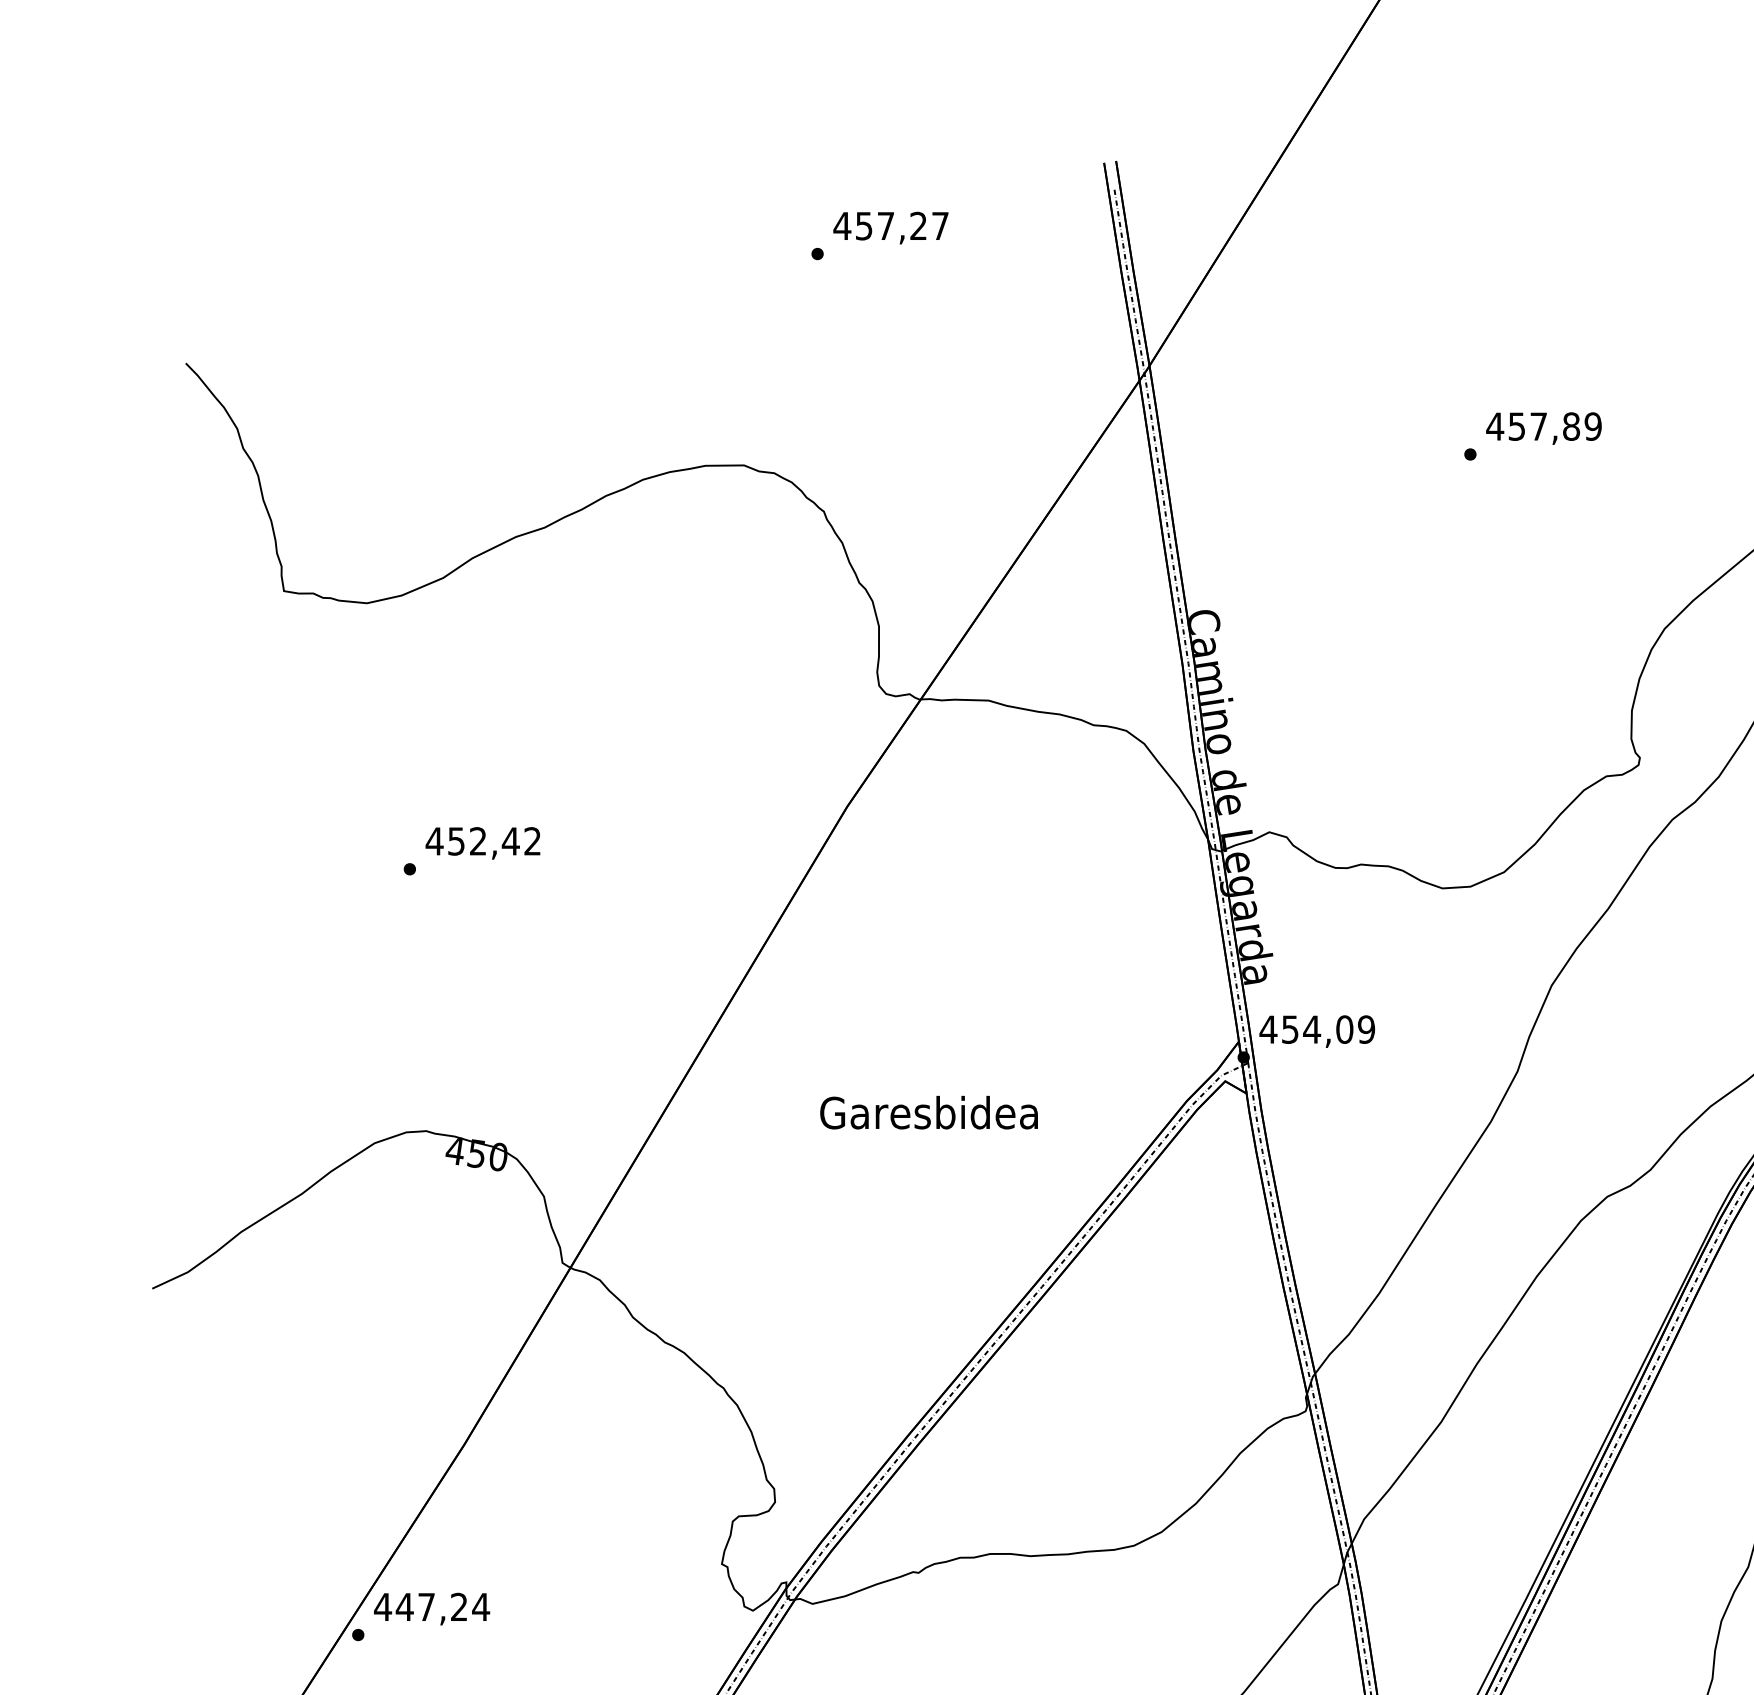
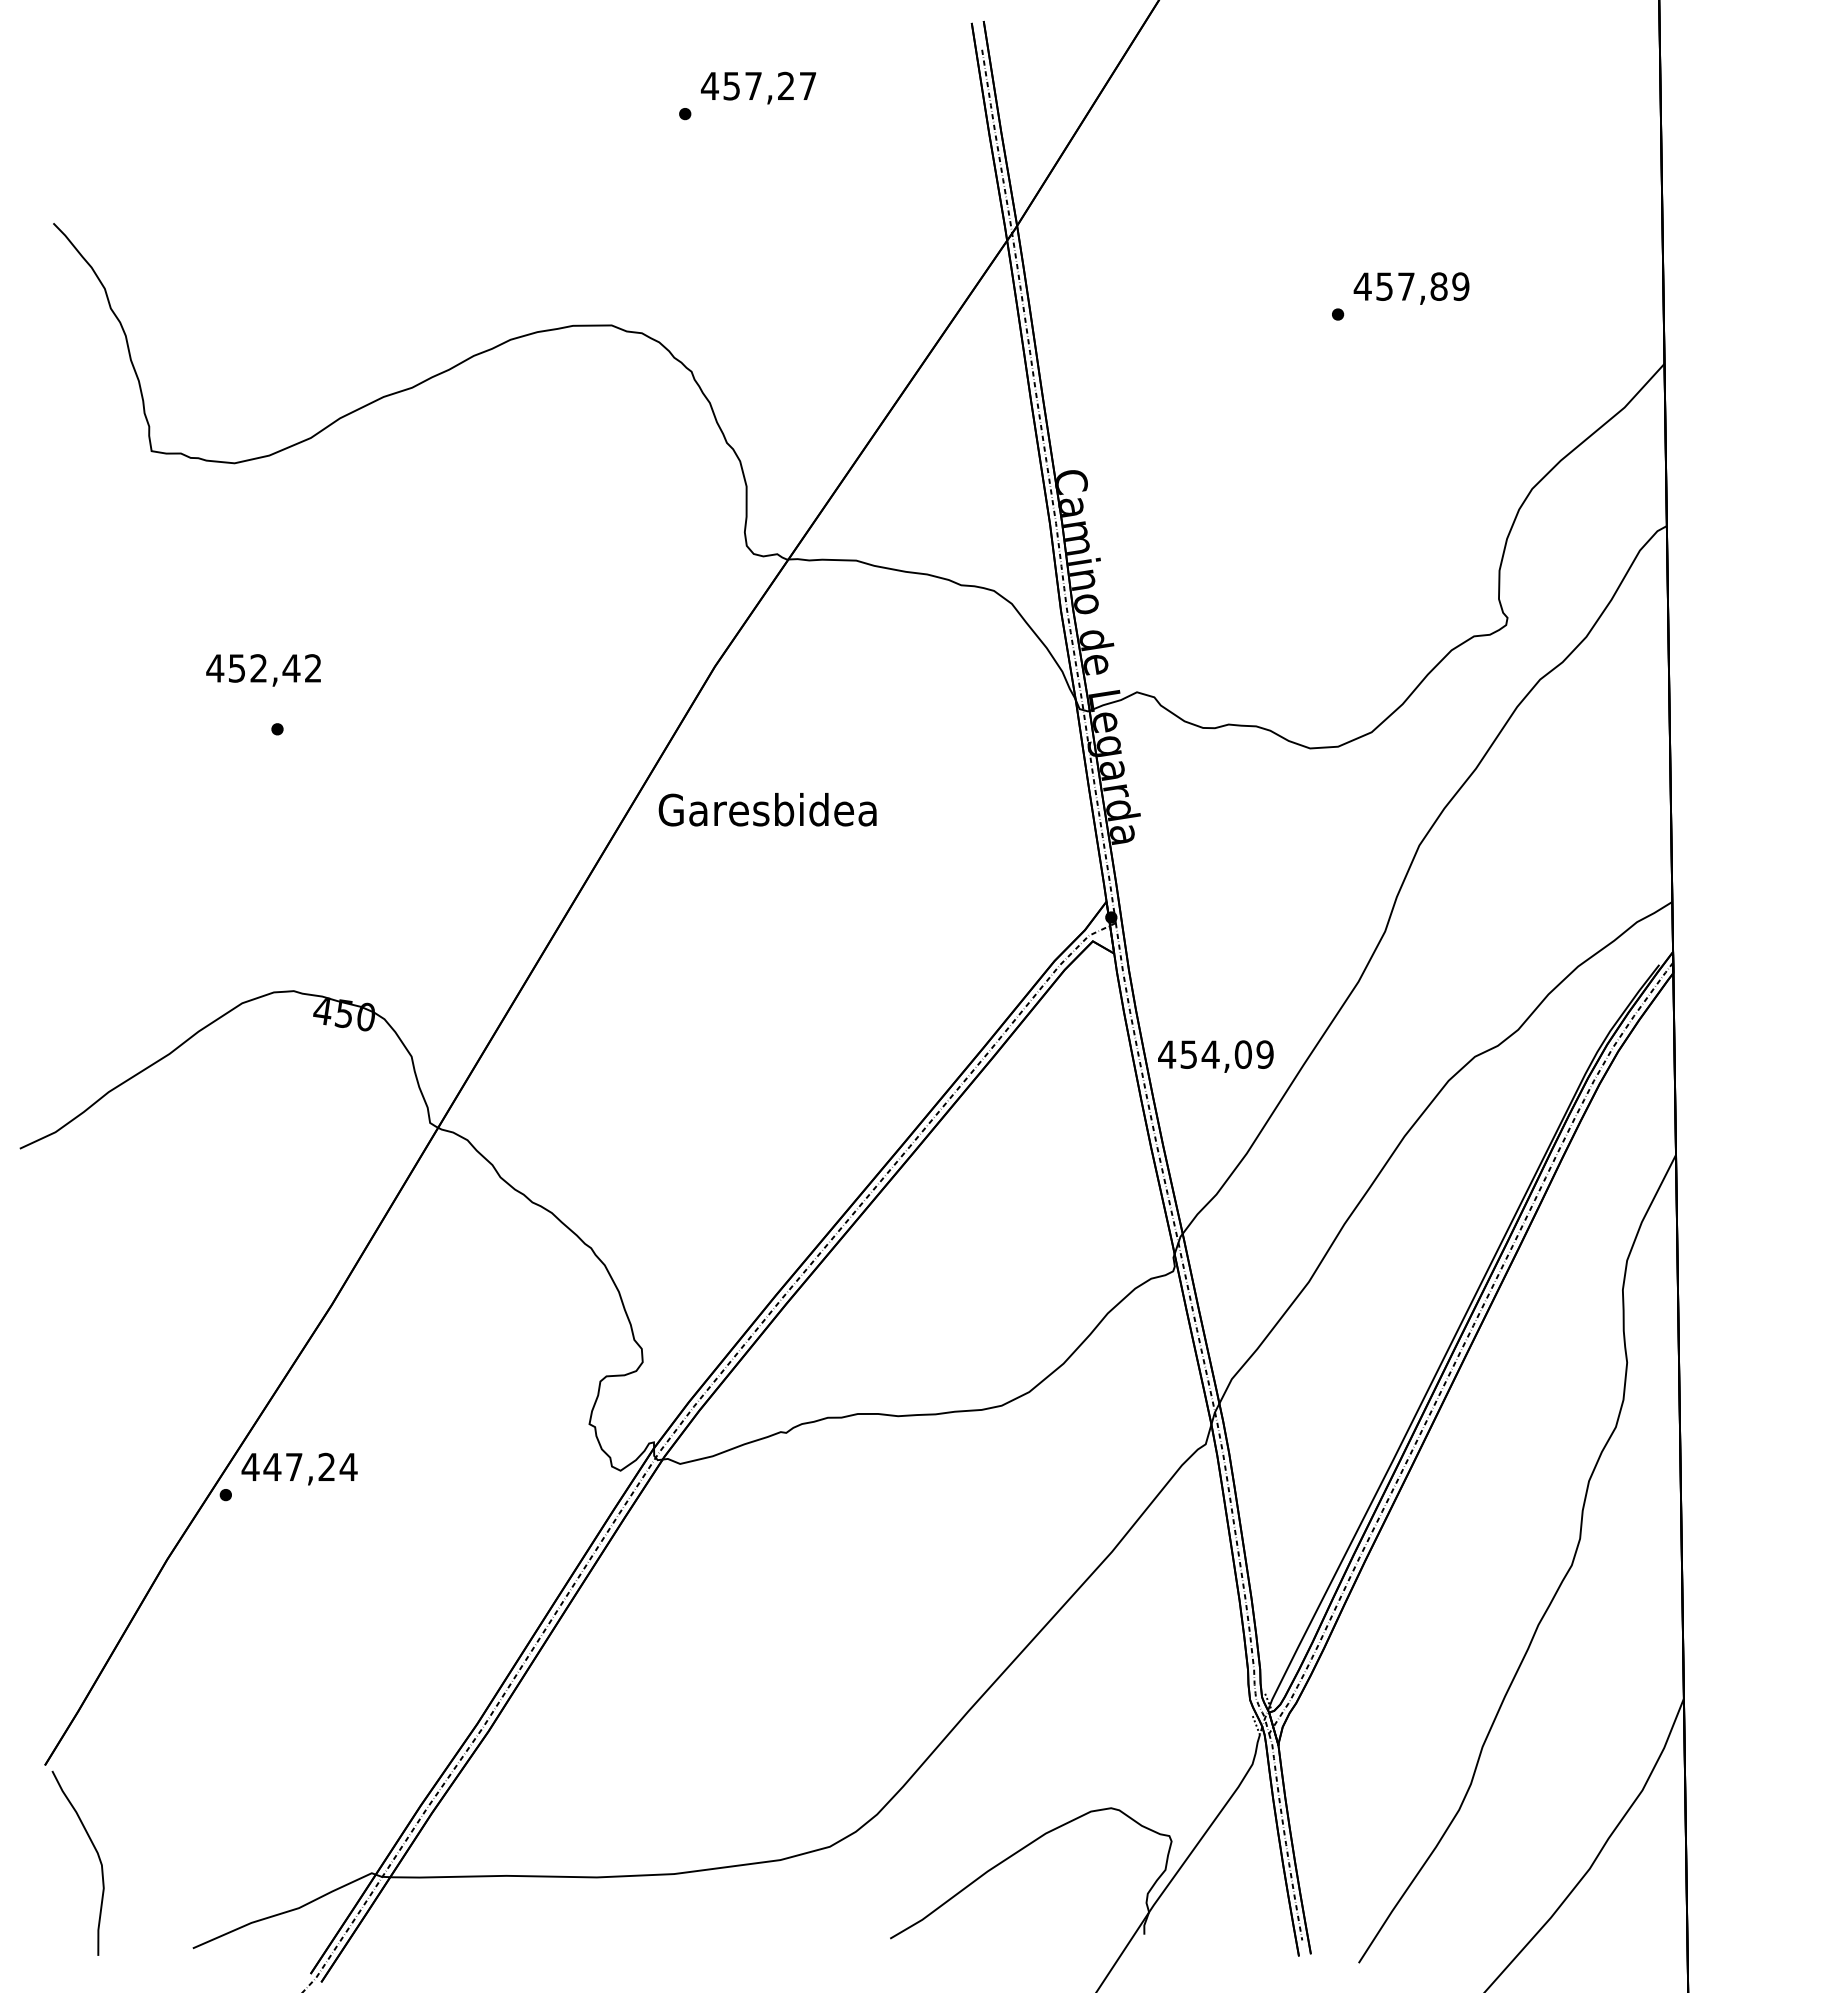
text: (482, 843) -> (263, 670), moved
text: (1316, 1031) -> (1215, 1056), moved
text: (928, 1112) -> (767, 809), moved

